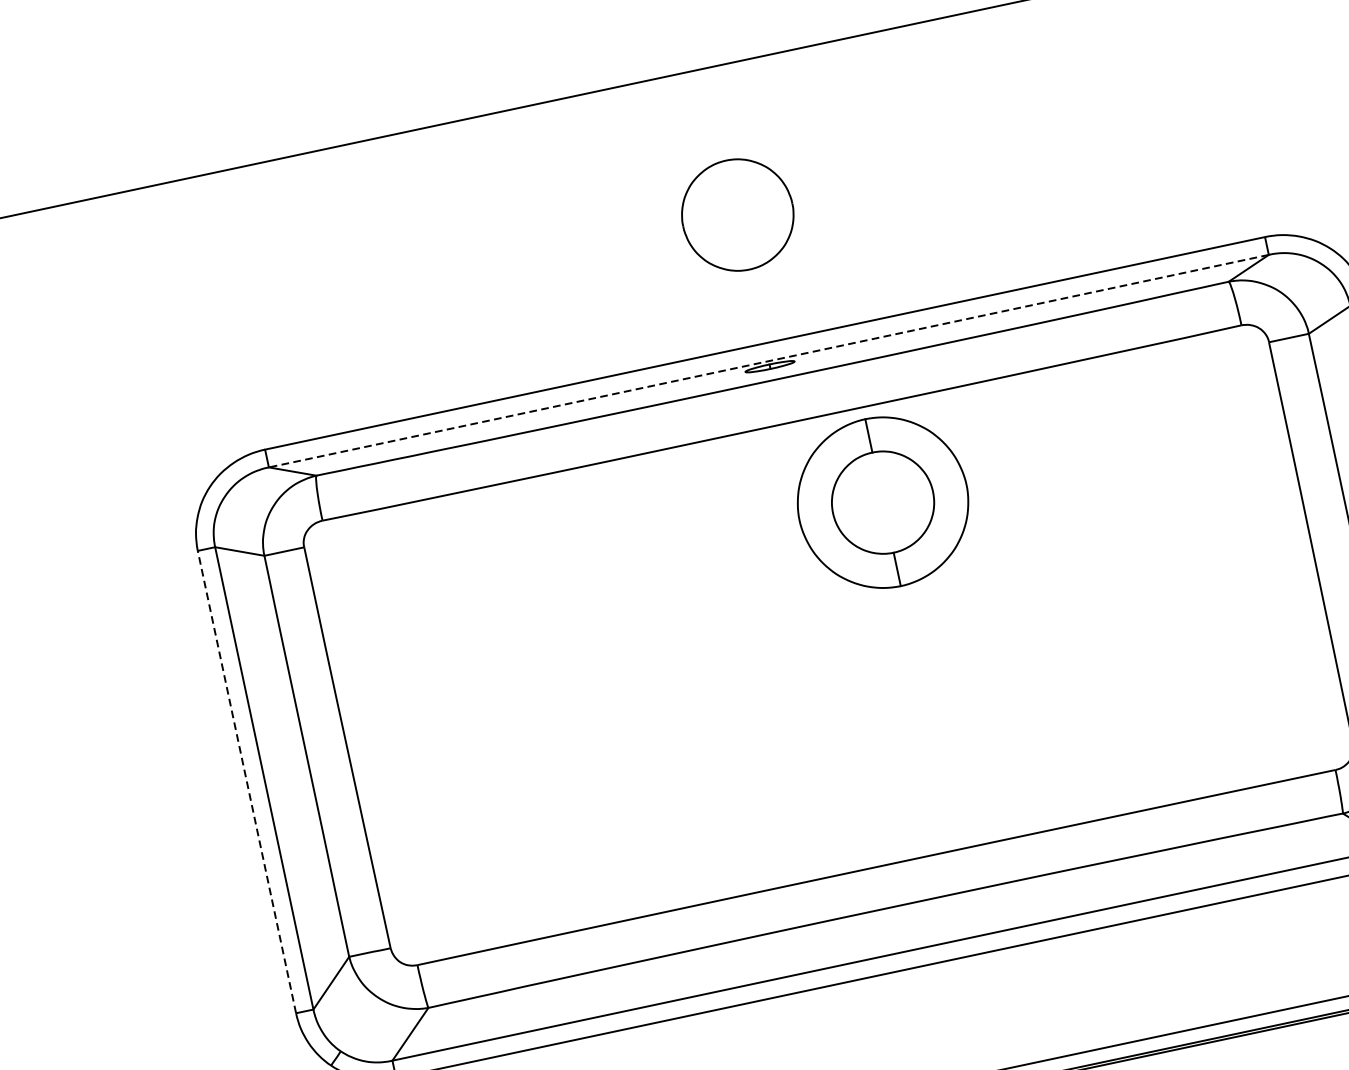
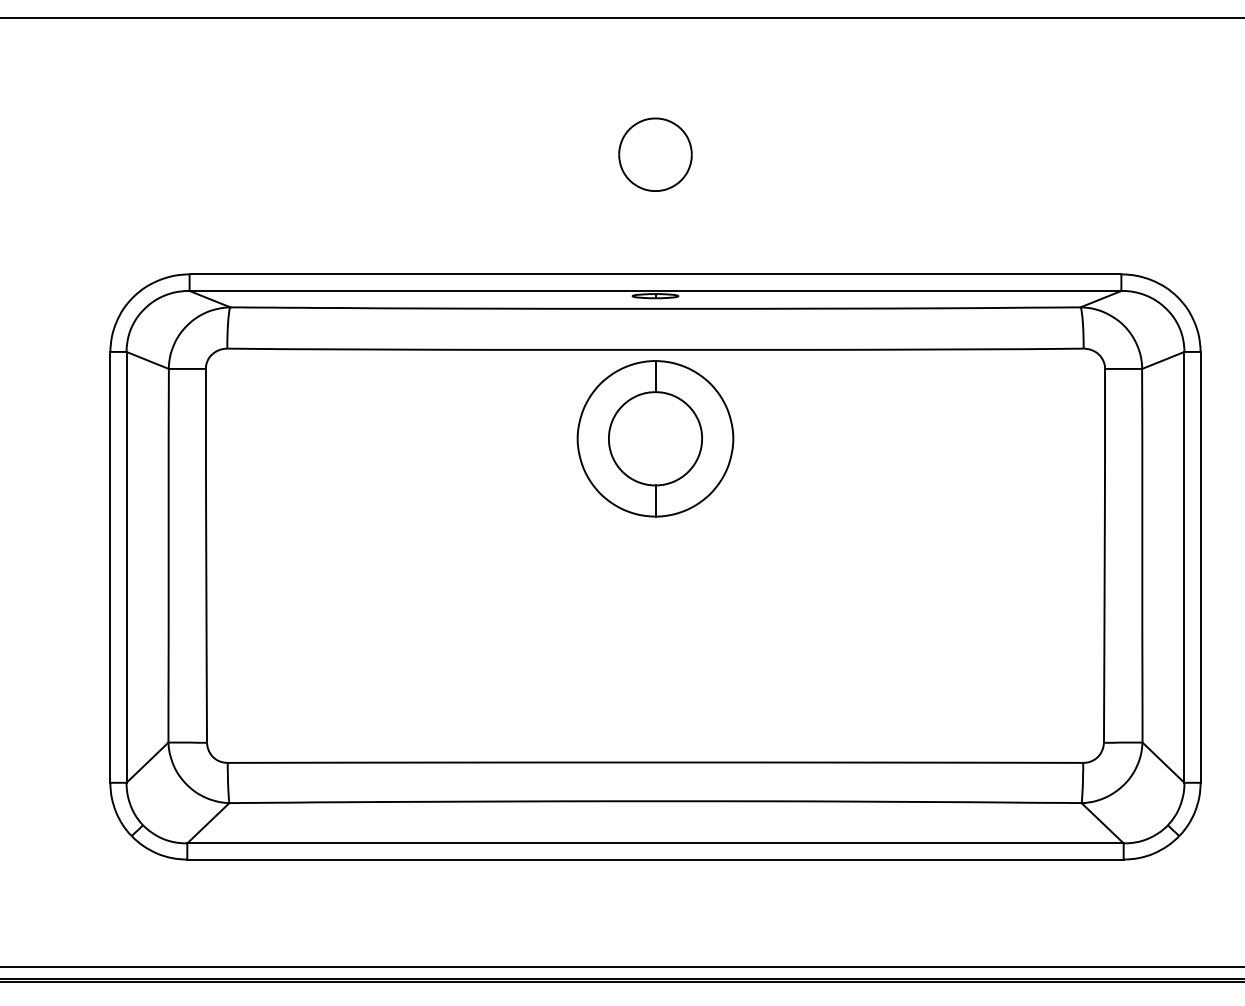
part: (737, 214) -> (655, 154), size x0.71
line: (768, 361) -> (655, 291), dashed -> solid
part: (882, 502) -> (655, 438), moved
line: (246, 781) -> (110, 566), dashed -> solid

